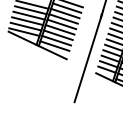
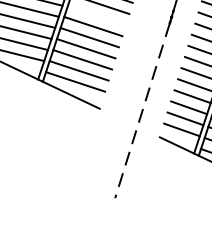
line: (65, 13) -> (97, 15), removed
line: (87, 60) -> (142, 111), solid -> dashed

